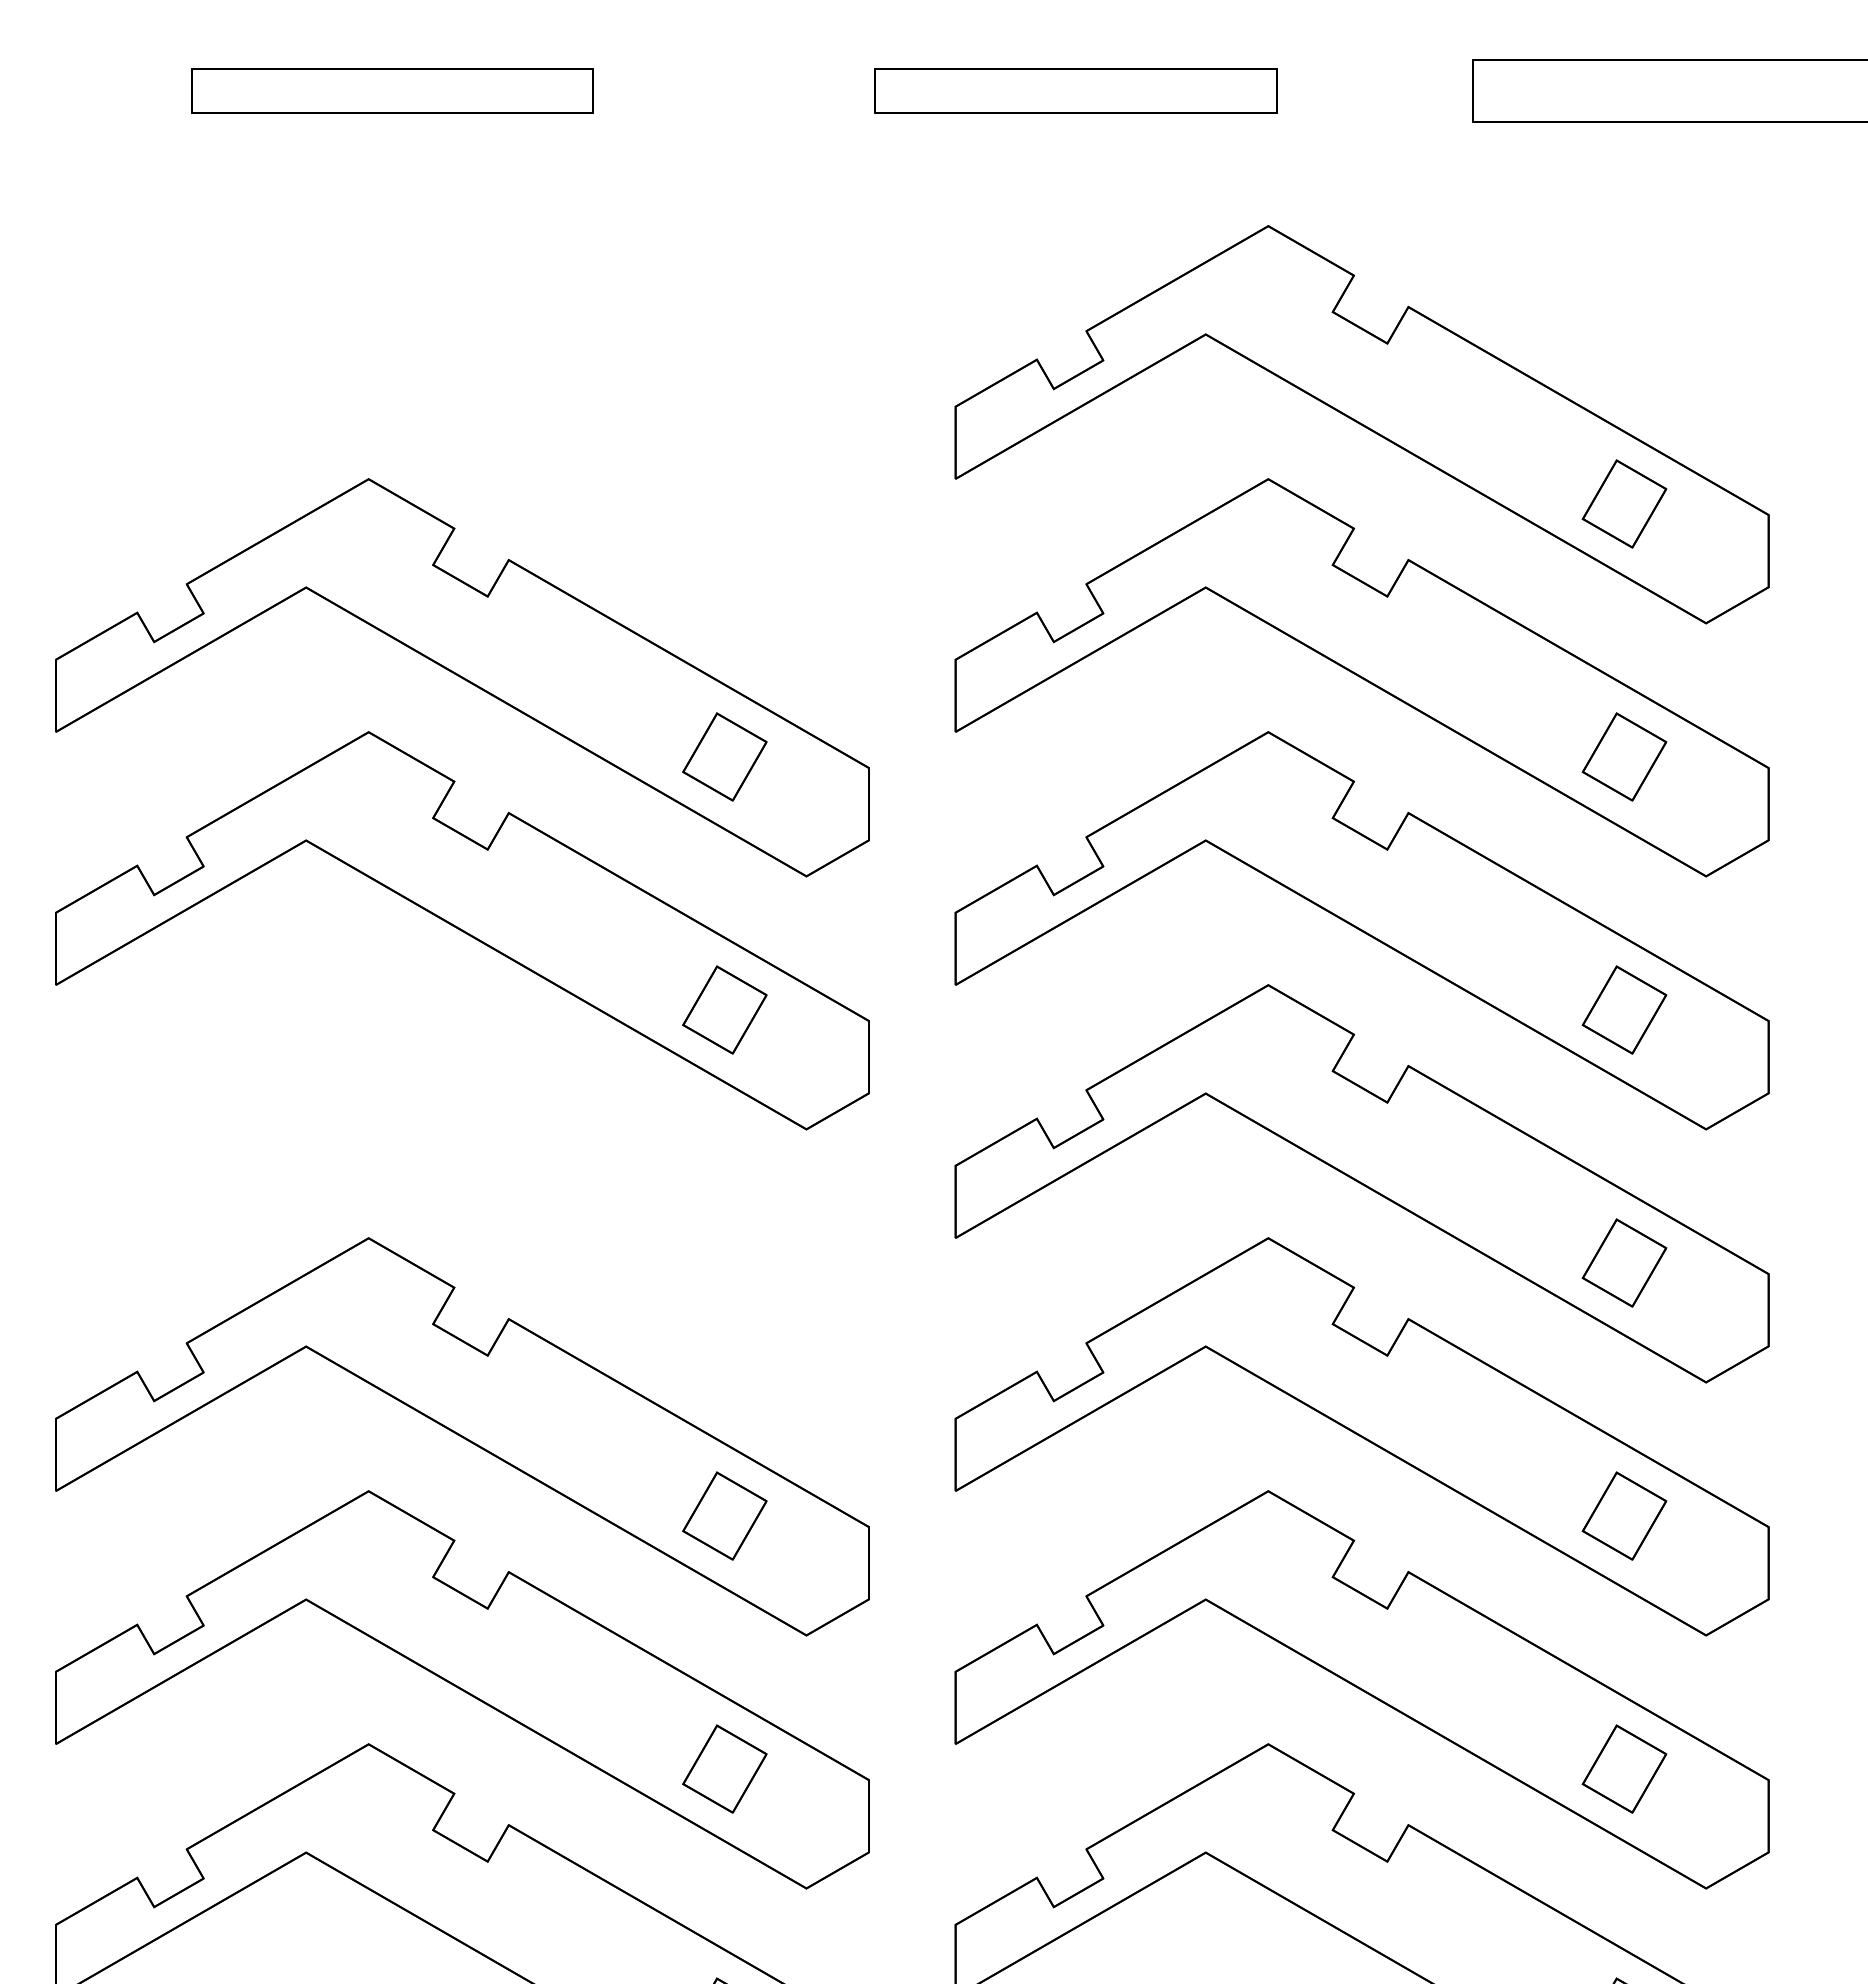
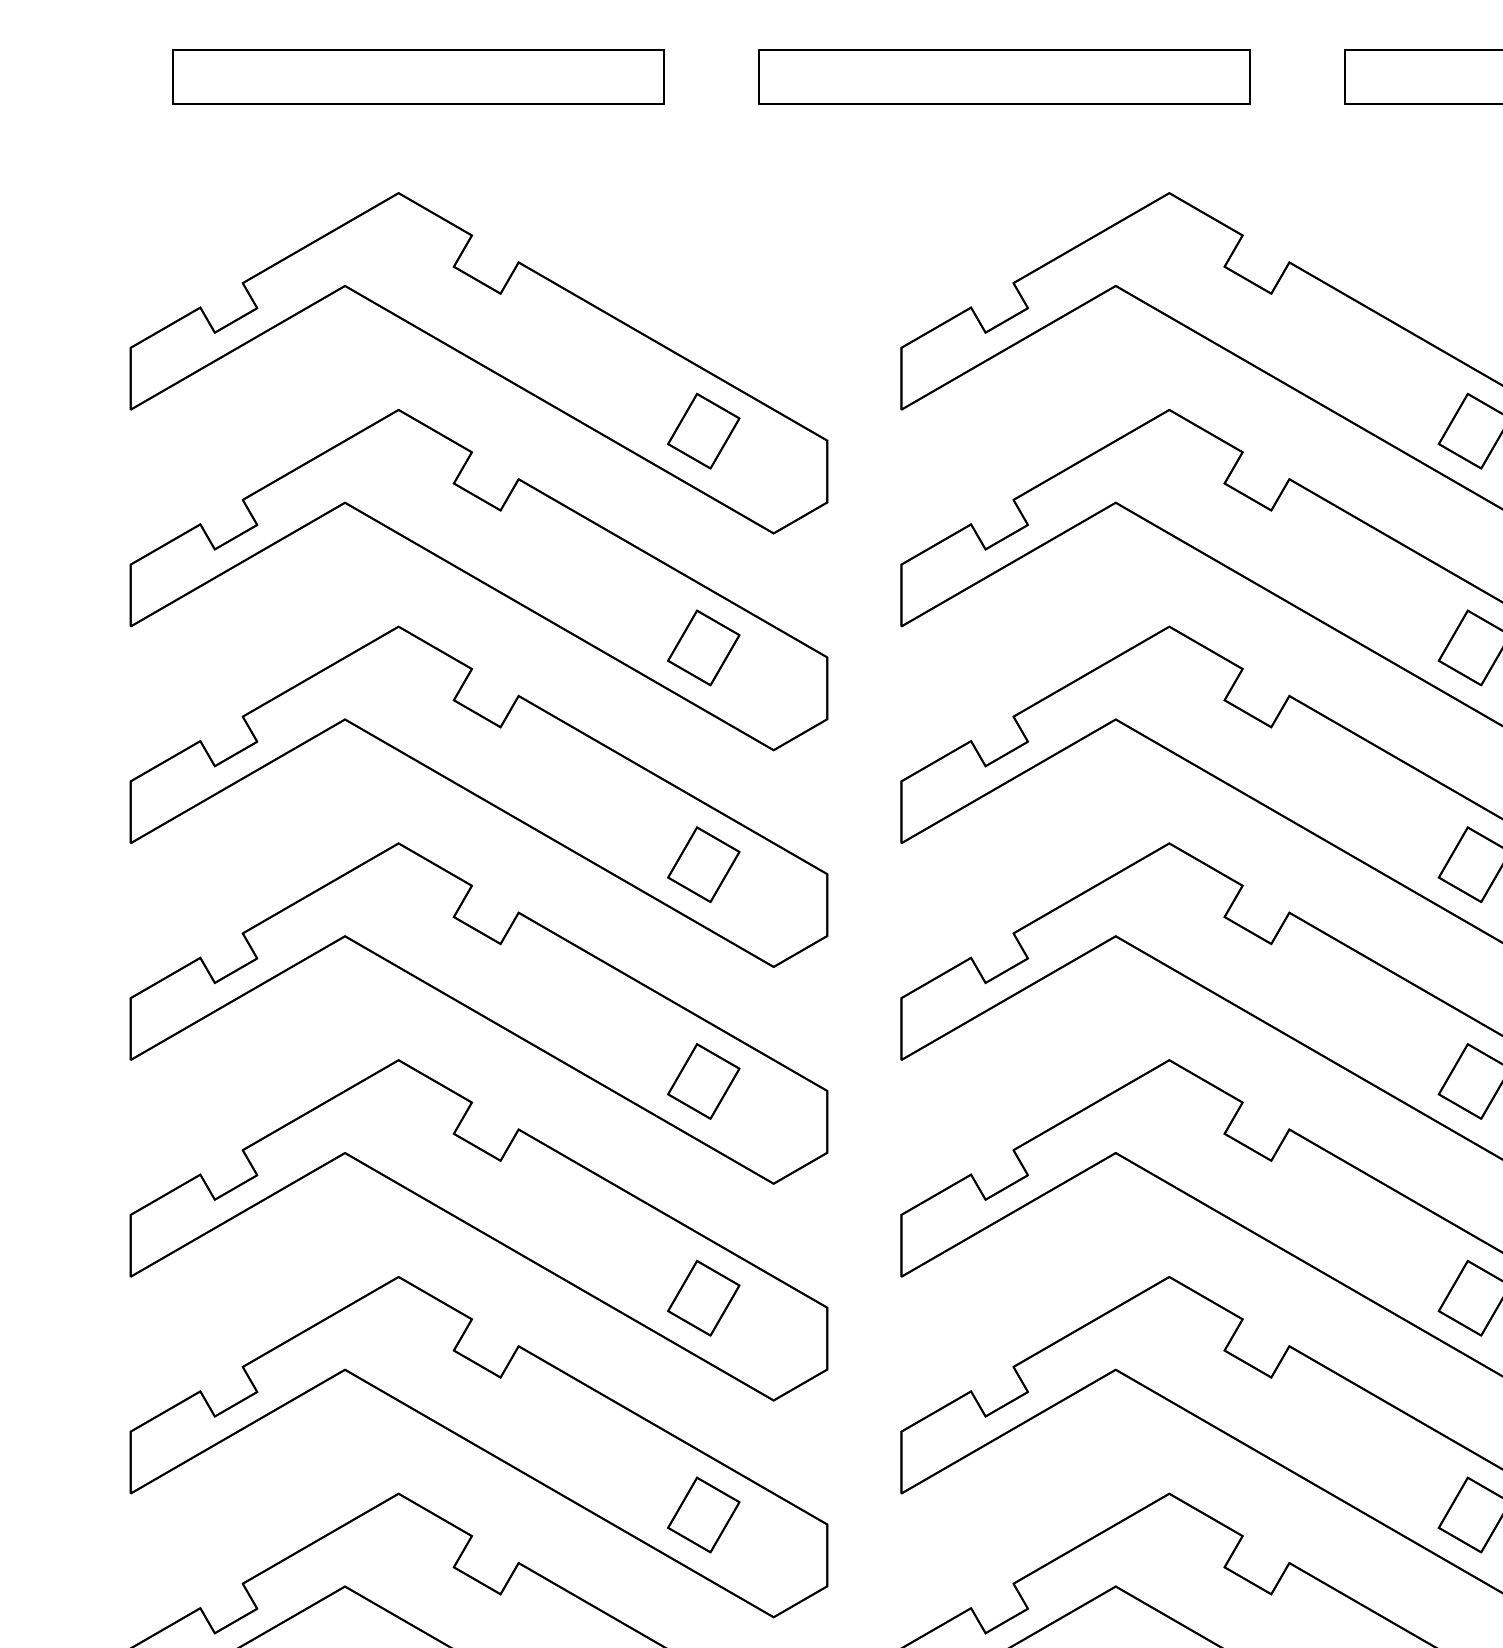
part: (392, 90) -> (419, 76), size x1.43
part: (1075, 90) -> (1004, 76), size x1.43
part: (462, 424) -> (478, 363), added
part: (462, 1183) -> (478, 1013), added

